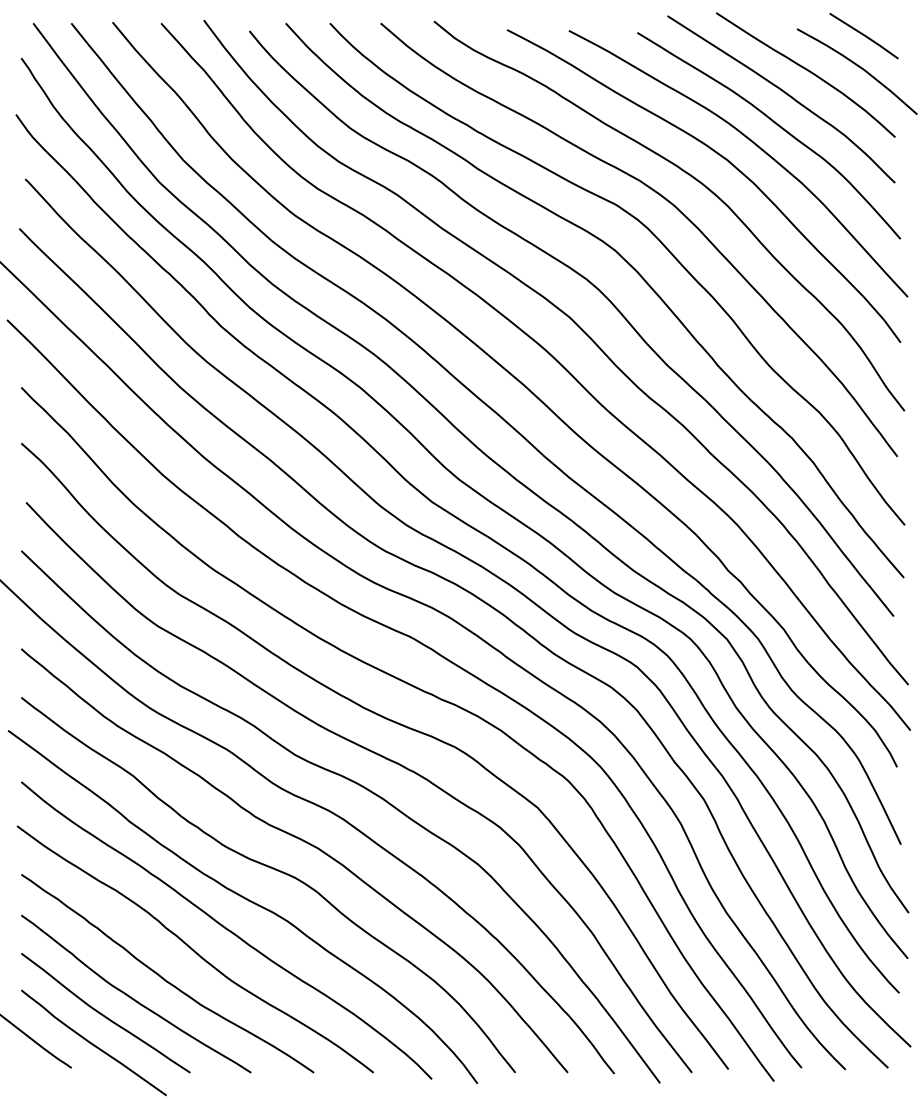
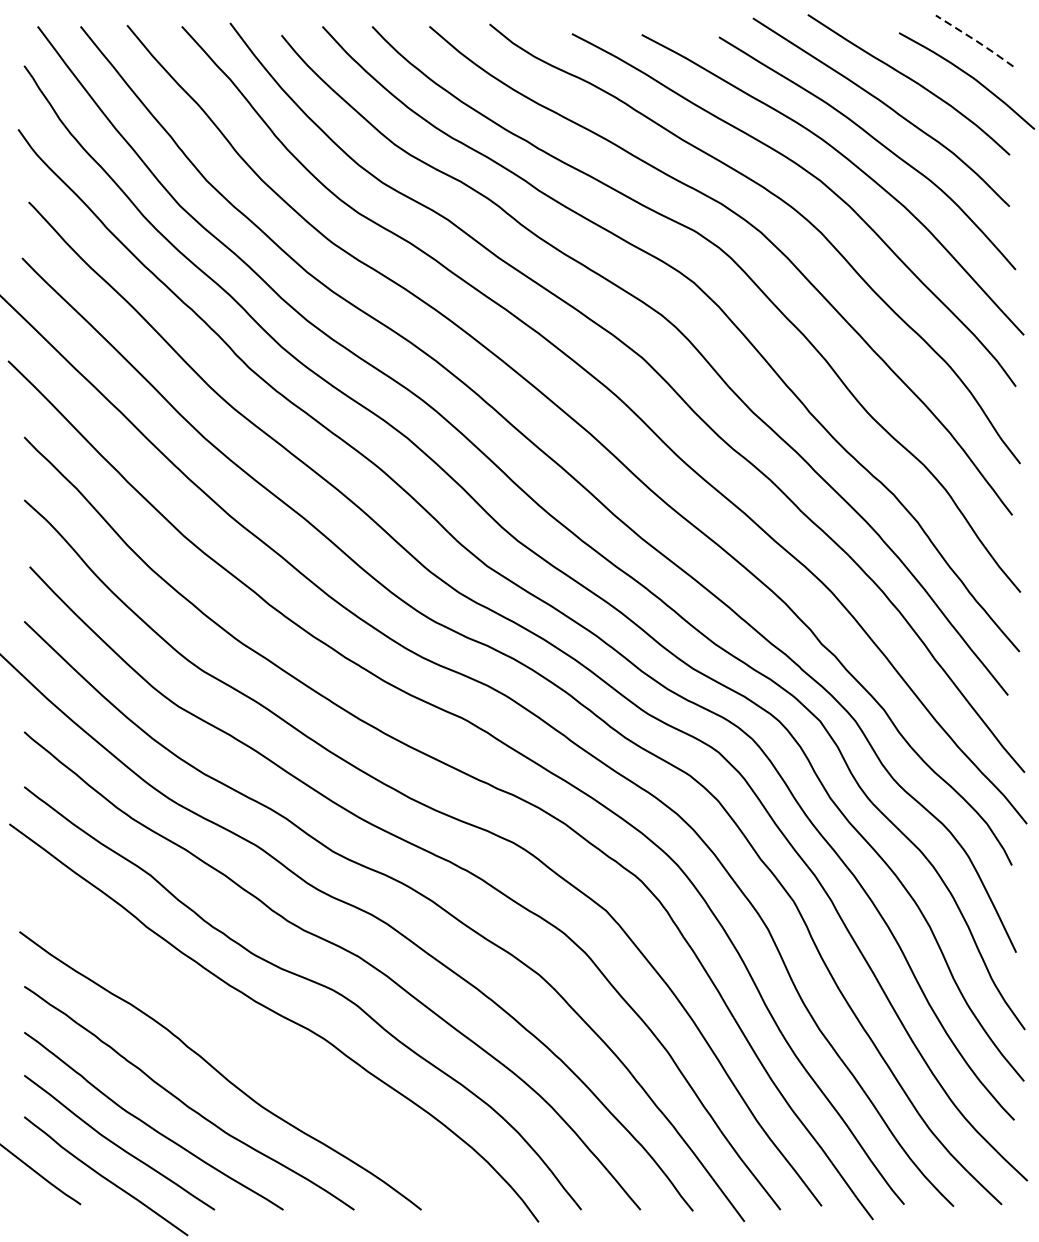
line: (865, 36) -> (976, 41), solid -> dashed
curve: (226, 929) -> (255, 1048), removed

